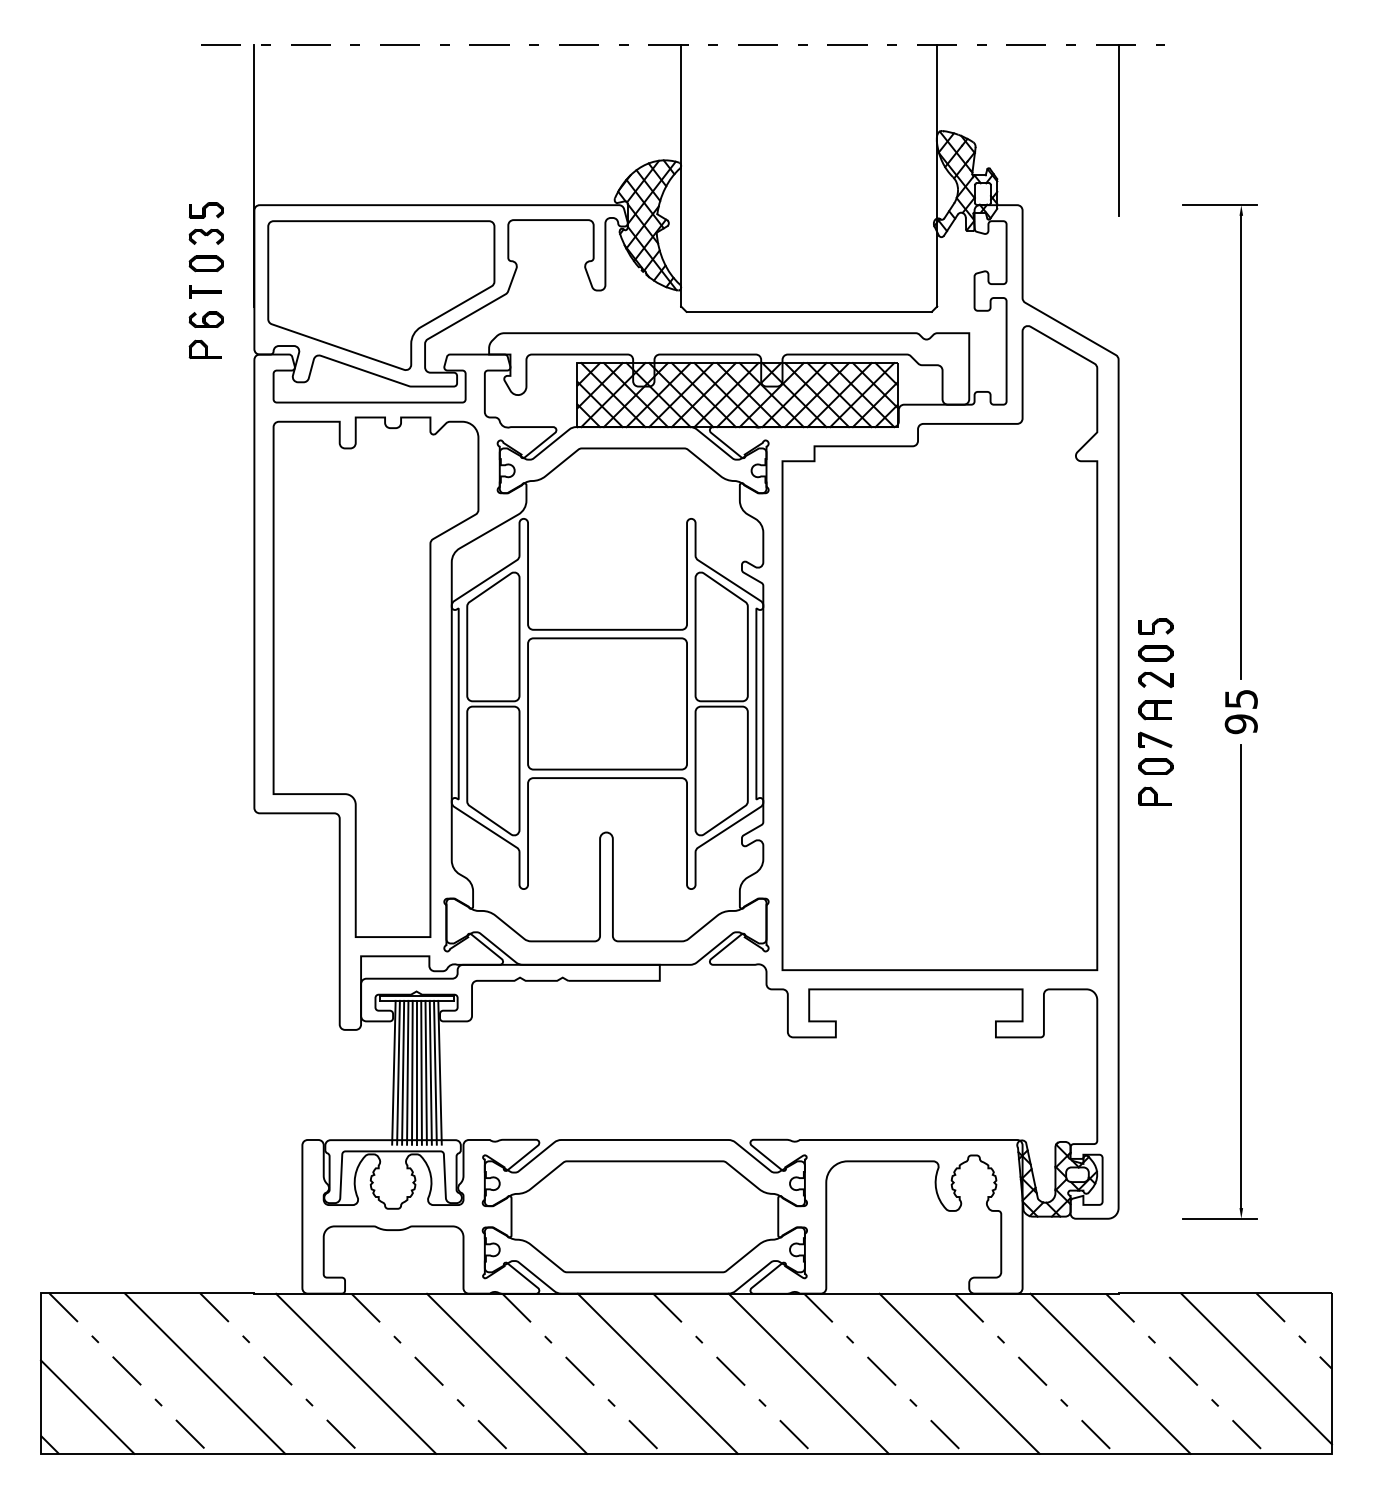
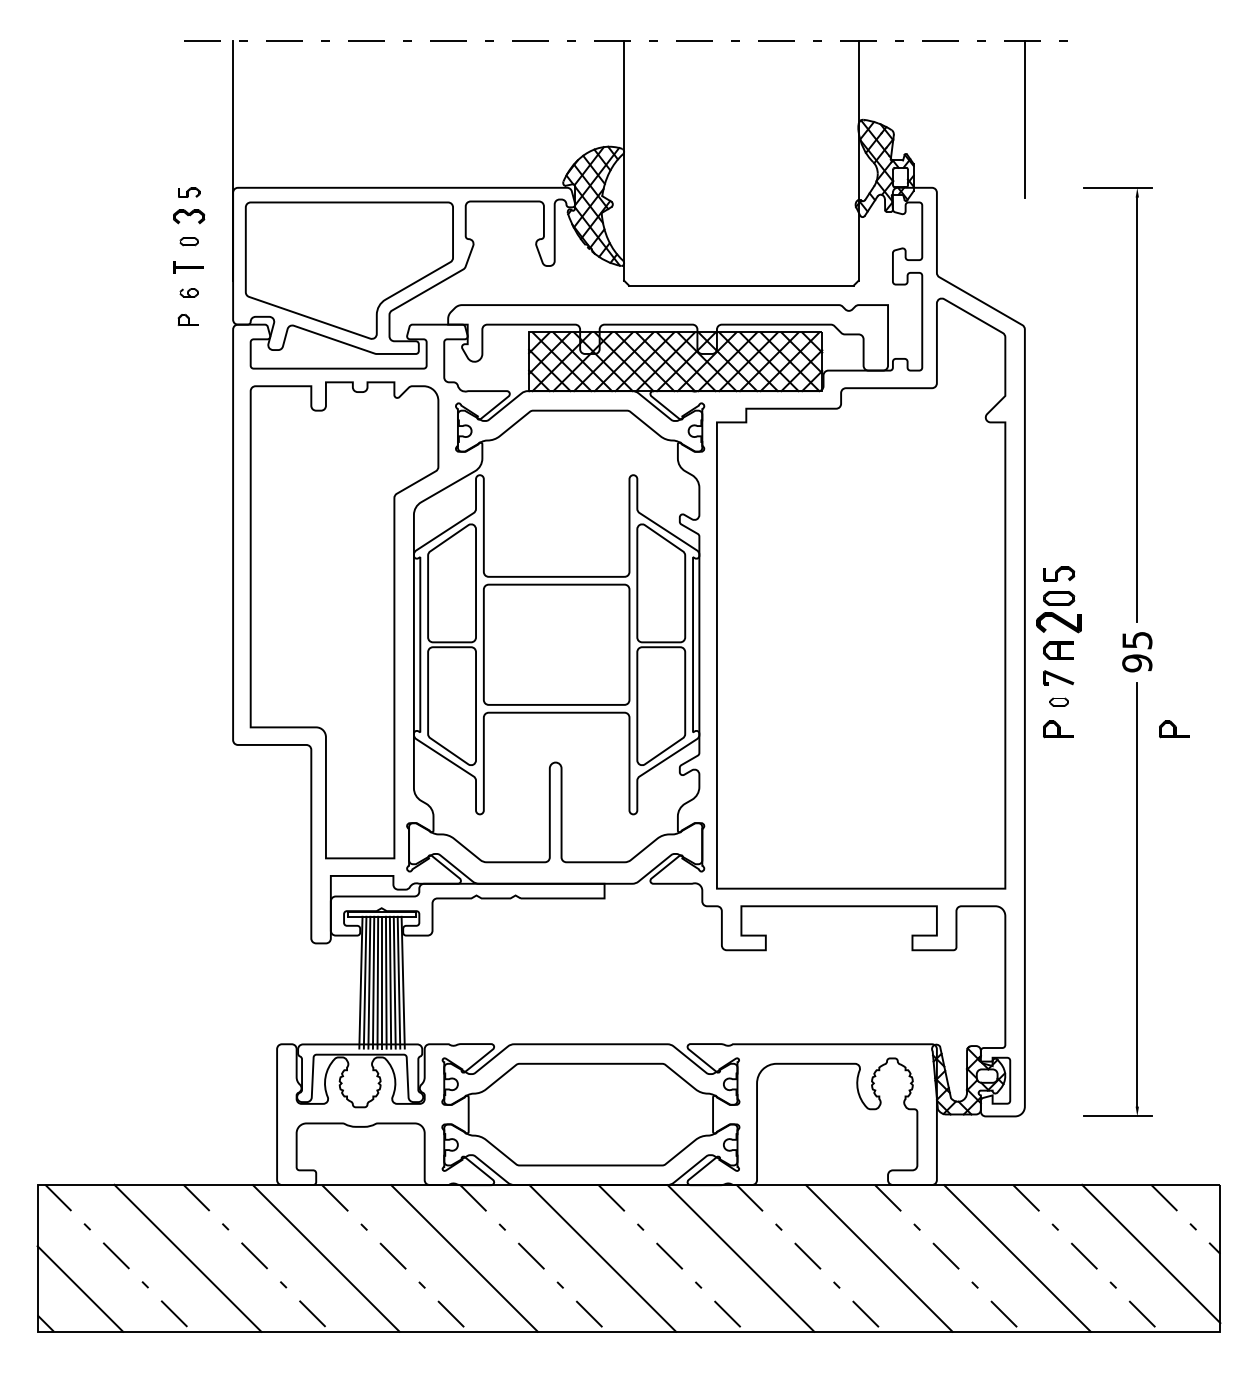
part: (206, 210) -> (189, 192), size x0.7
part: (206, 263) -> (189, 241), size x0.6
part: (206, 319) -> (189, 292), size x0.6
part: (205, 348) -> (188, 319), size x0.7
part: (1156, 679) -> (1059, 622), size x1.4
part: (1156, 765) -> (1059, 701), size x0.6
part: (1281, 796) -> (1174, 729), added

